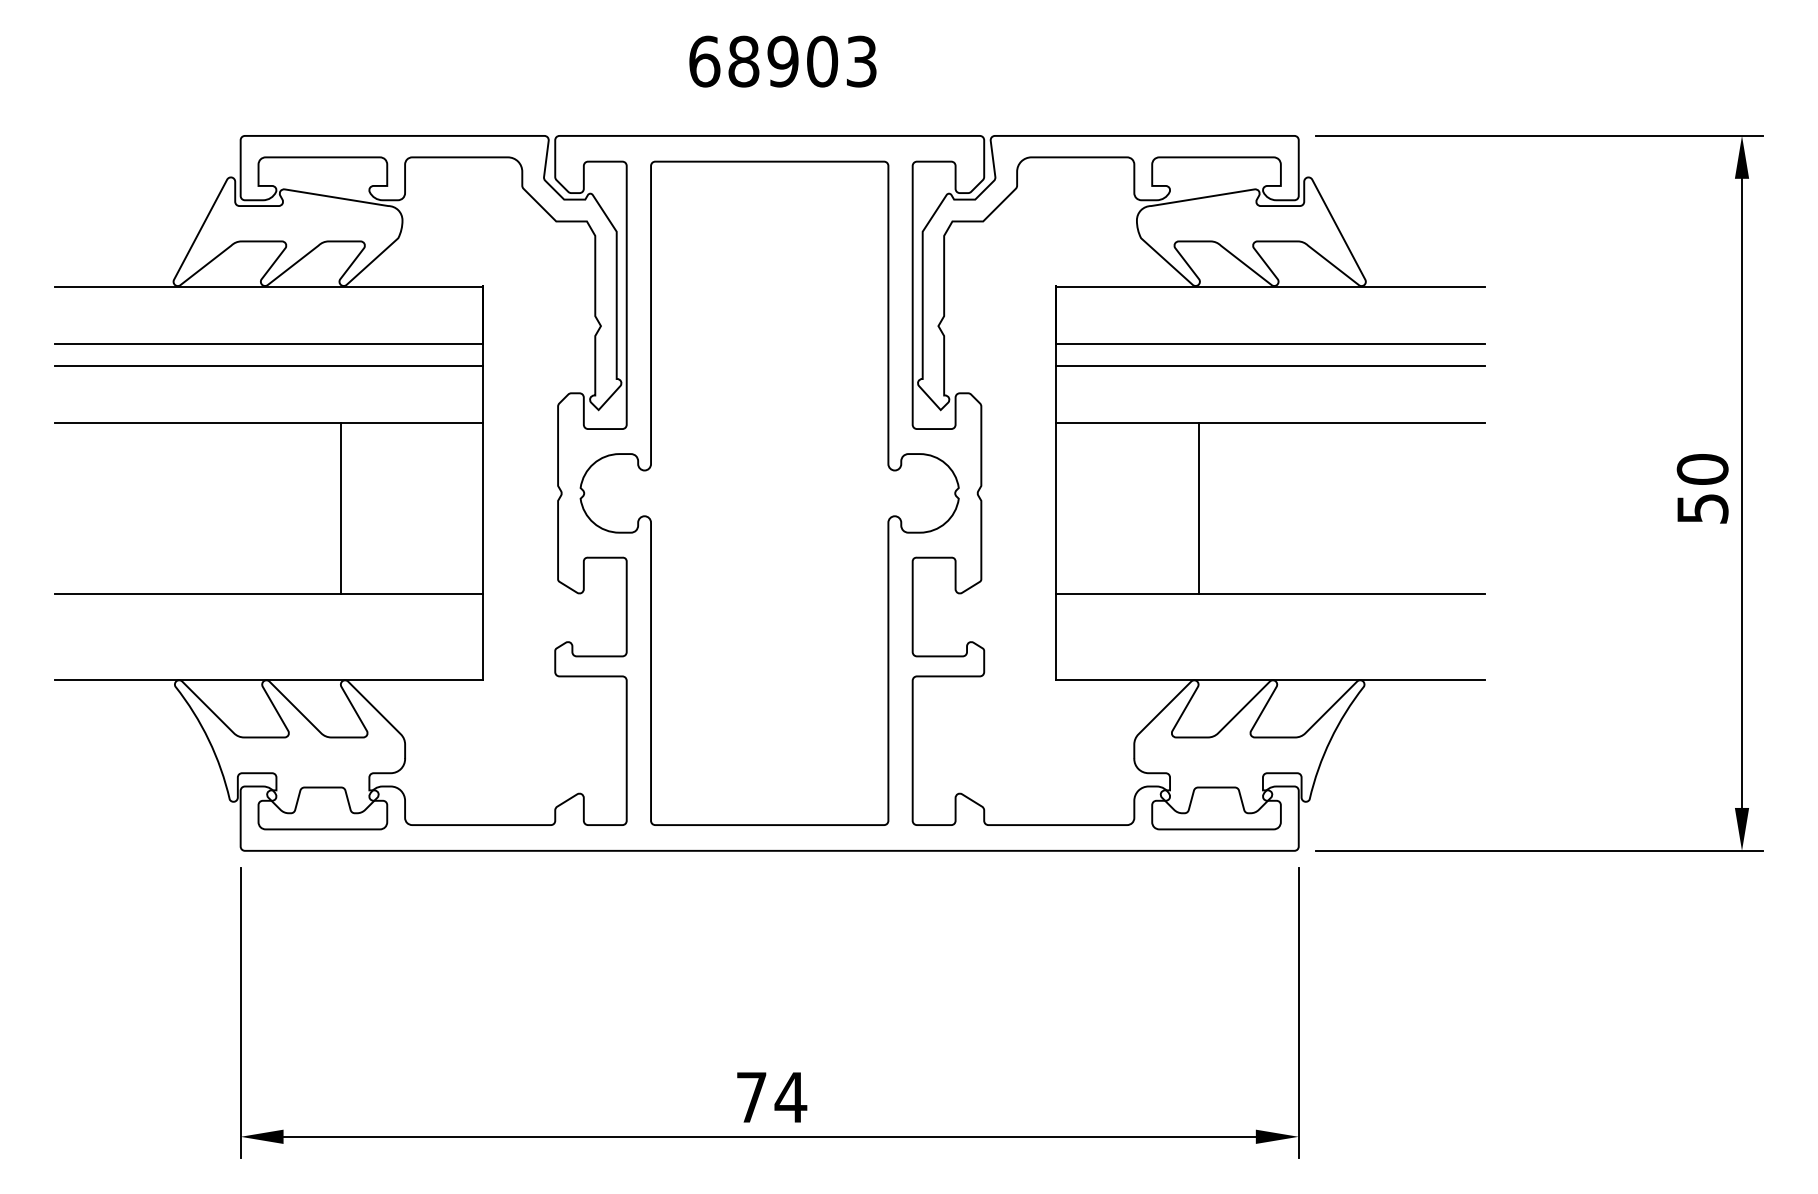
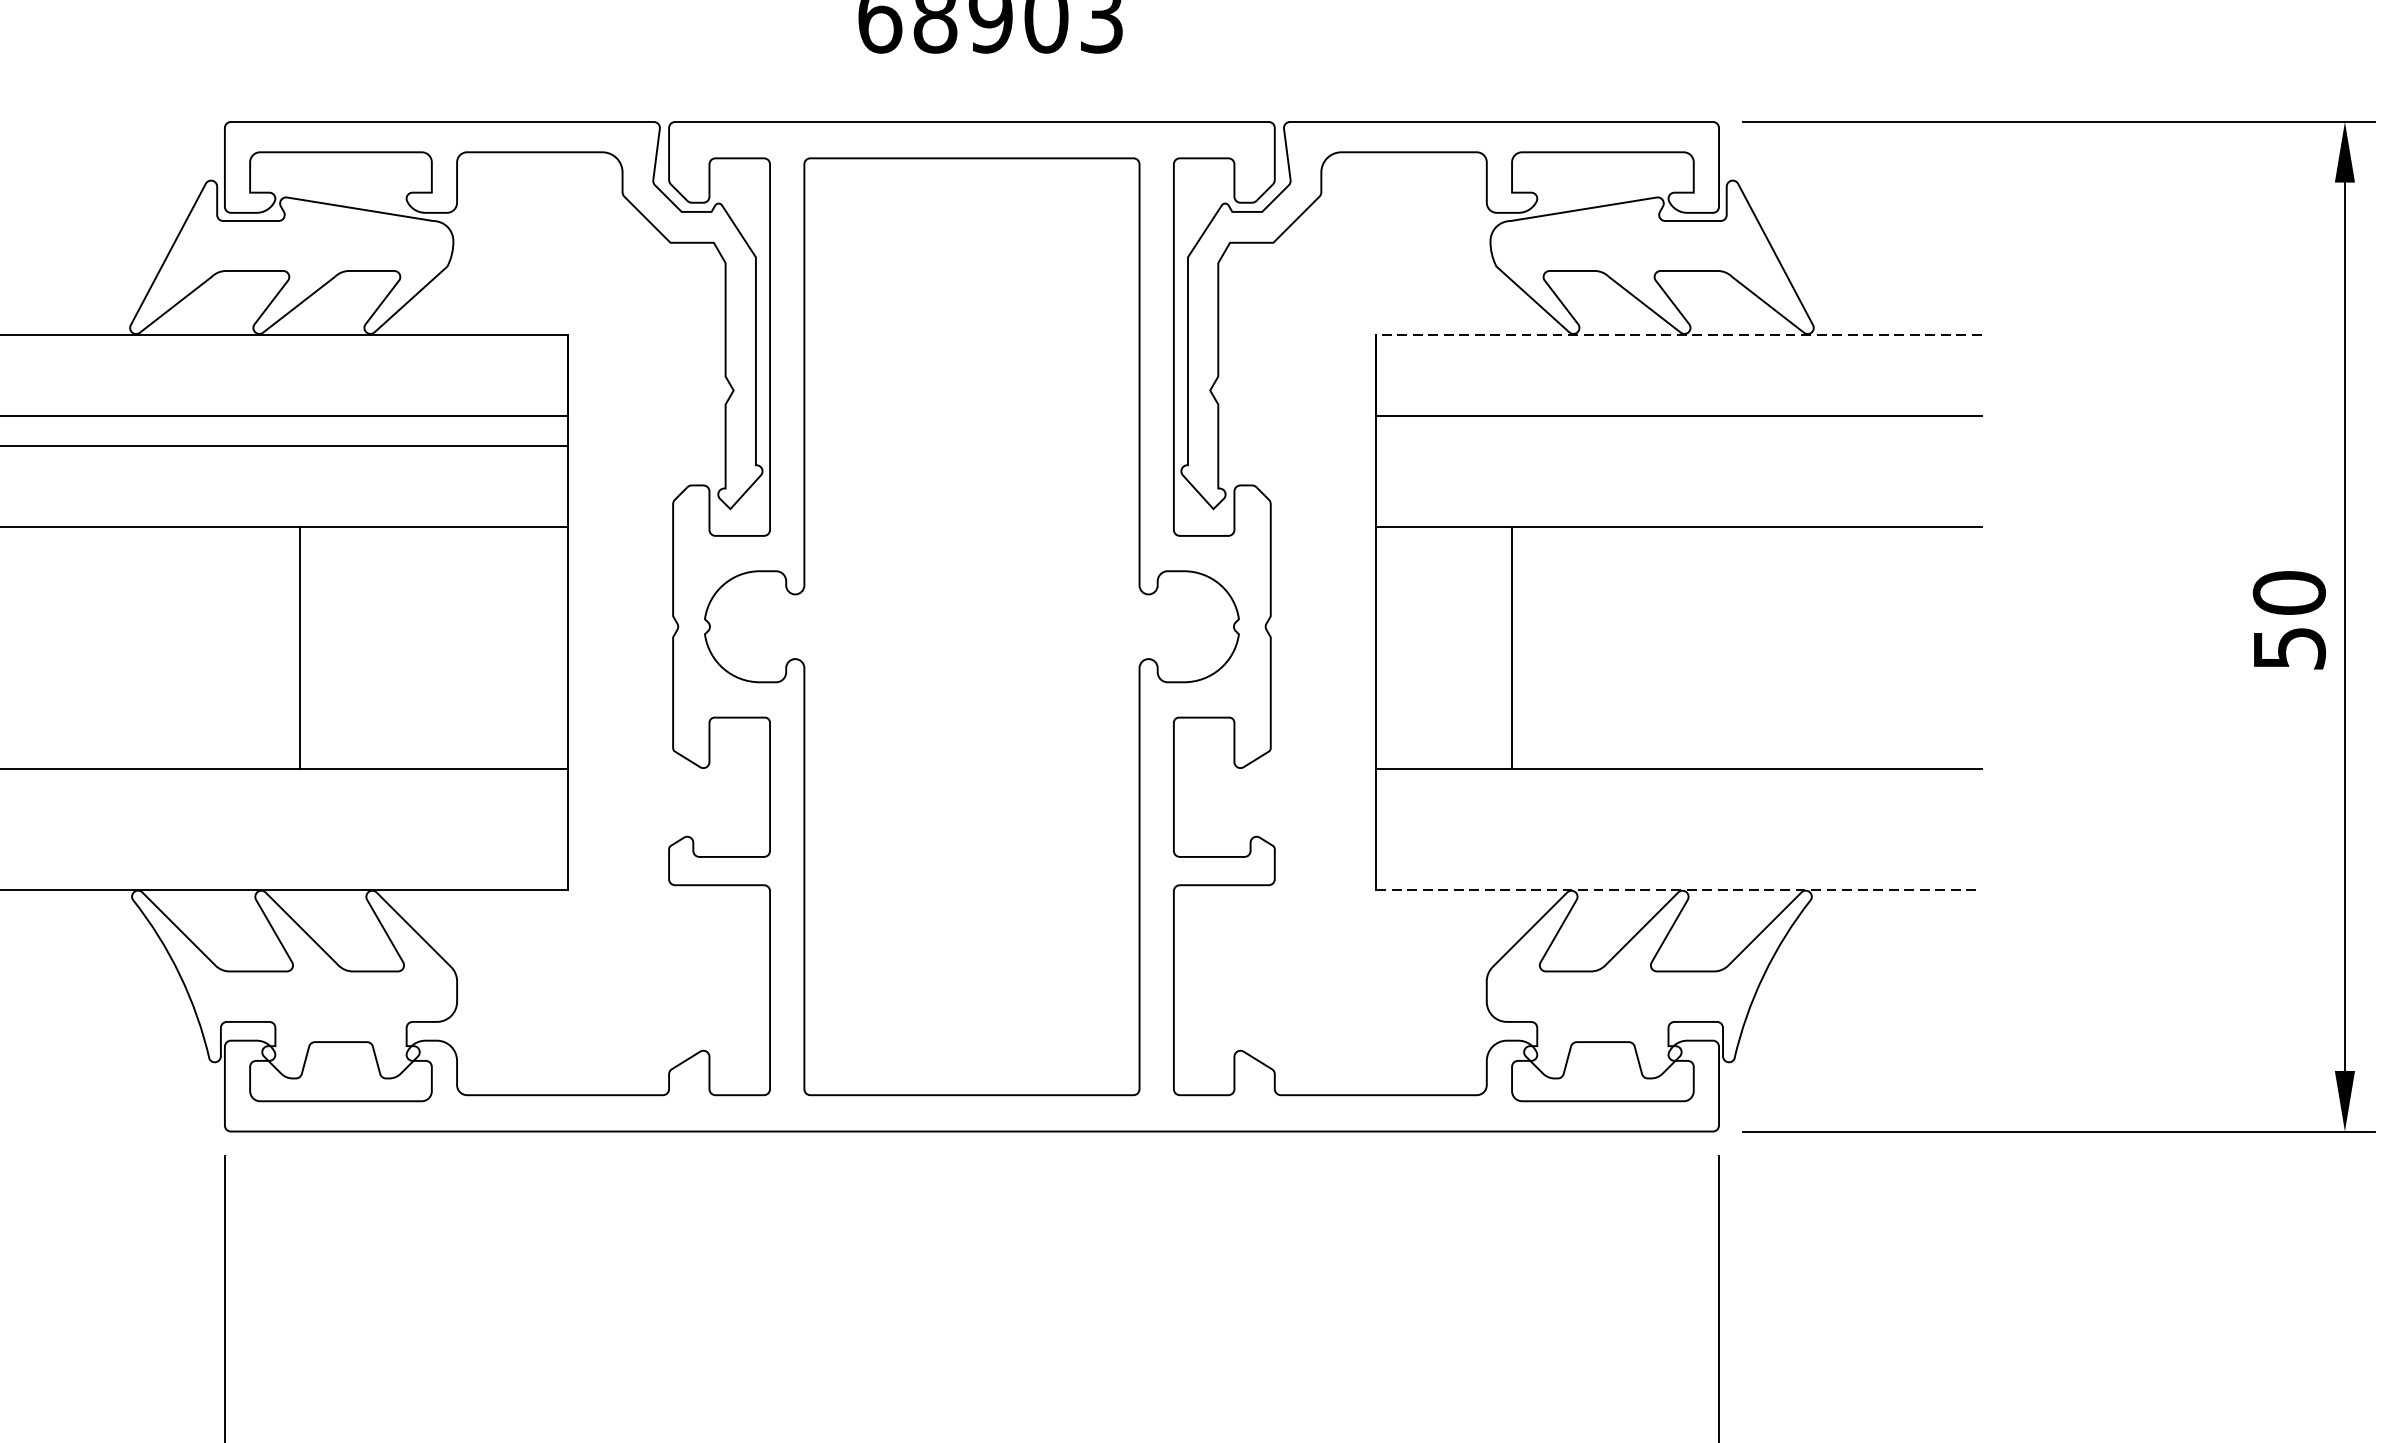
line: (1269, 286) -> (1677, 334), solid -> dashed
line: (1269, 365) -> (1677, 446), removed
line: (340, 508) -> (299, 648), moved
line: (1198, 508) -> (1511, 648), moved
line: (1270, 680) -> (1679, 890), solid -> dashed

